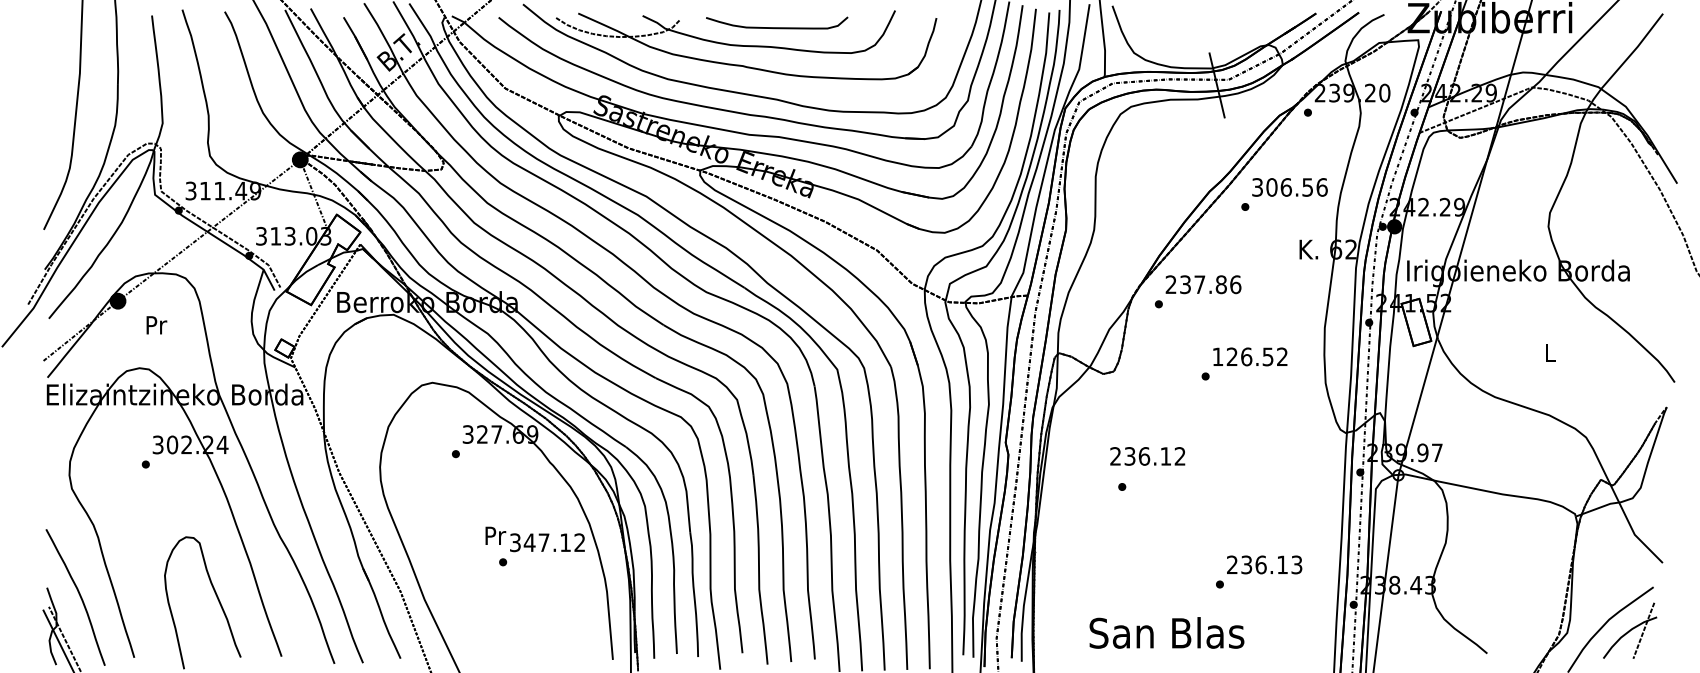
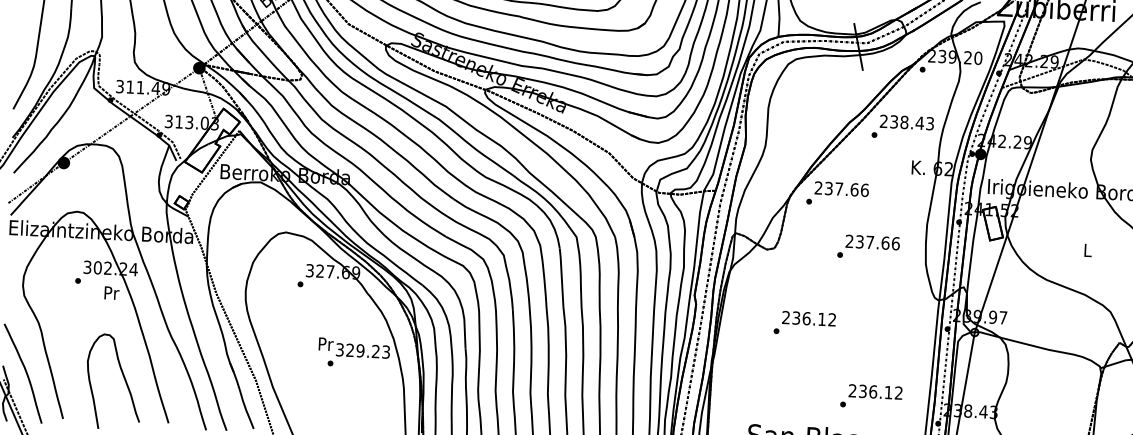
text: (1289, 187) -> (906, 122), 306.56 -> 238.43
text: (1221, 284) -> (854, 189), 237.86 -> 237.66
text: (156, 325) -> (111, 293), moved
text: (1250, 356) -> (872, 242), 126.52 -> 237.66
text: (1147, 456) -> (808, 318), moved
text: (554, 542) -> (368, 351), 347.12 -> 329.23
text: (1296, 564) -> (898, 392), 236.13 -> 236.12

